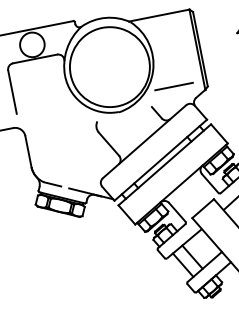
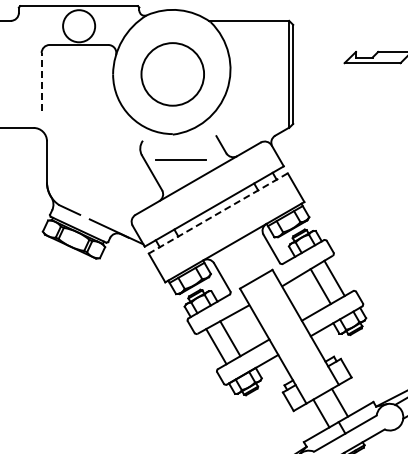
circle: (109, 67) -> (172, 74), size x0.6
line: (173, 86) -> (180, 159), moved
line: (12, 92) -> (41, 81), solid -> dashed
line: (164, 165) -> (217, 213), solid -> dashed

